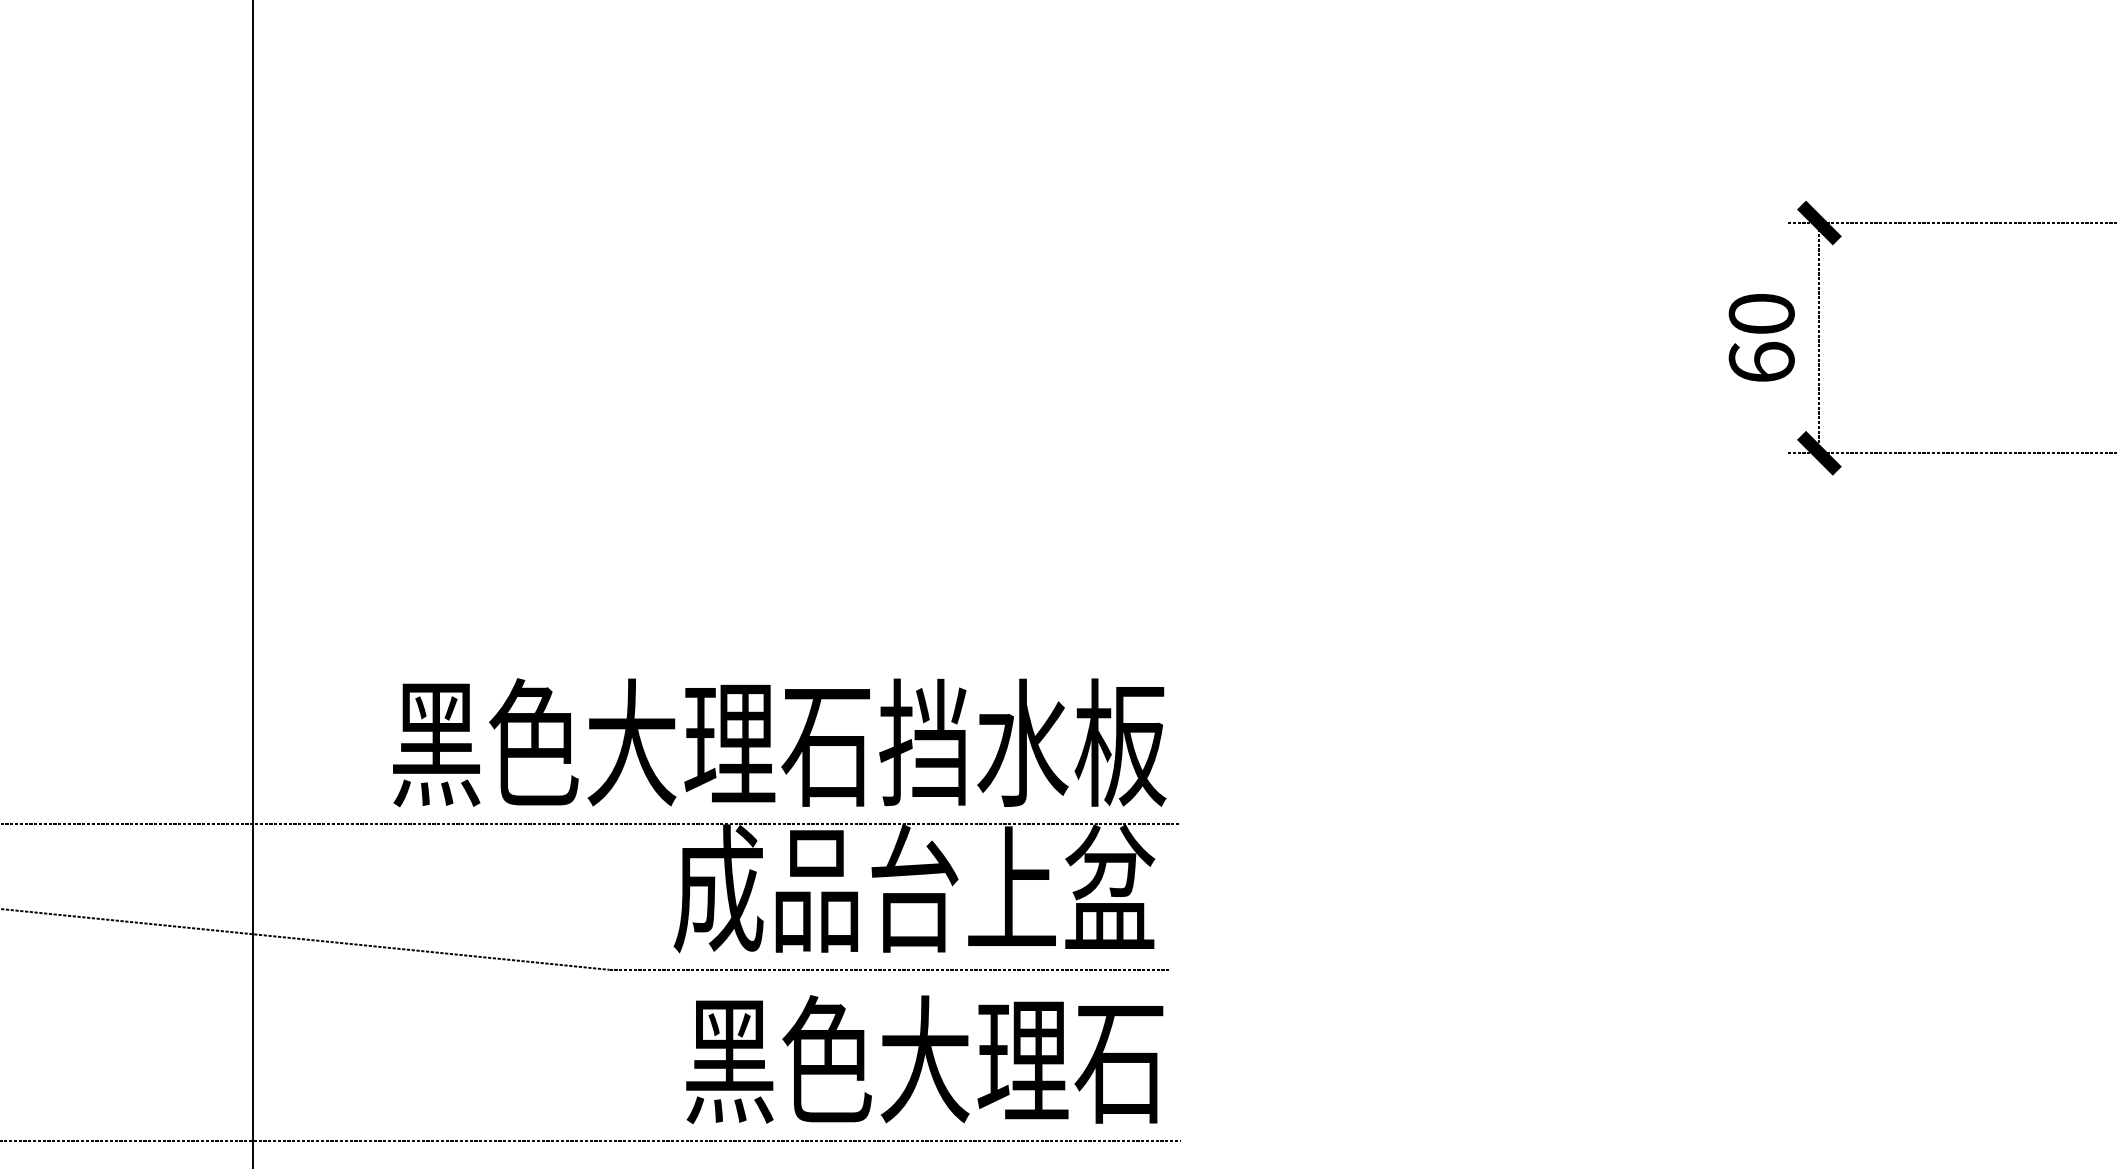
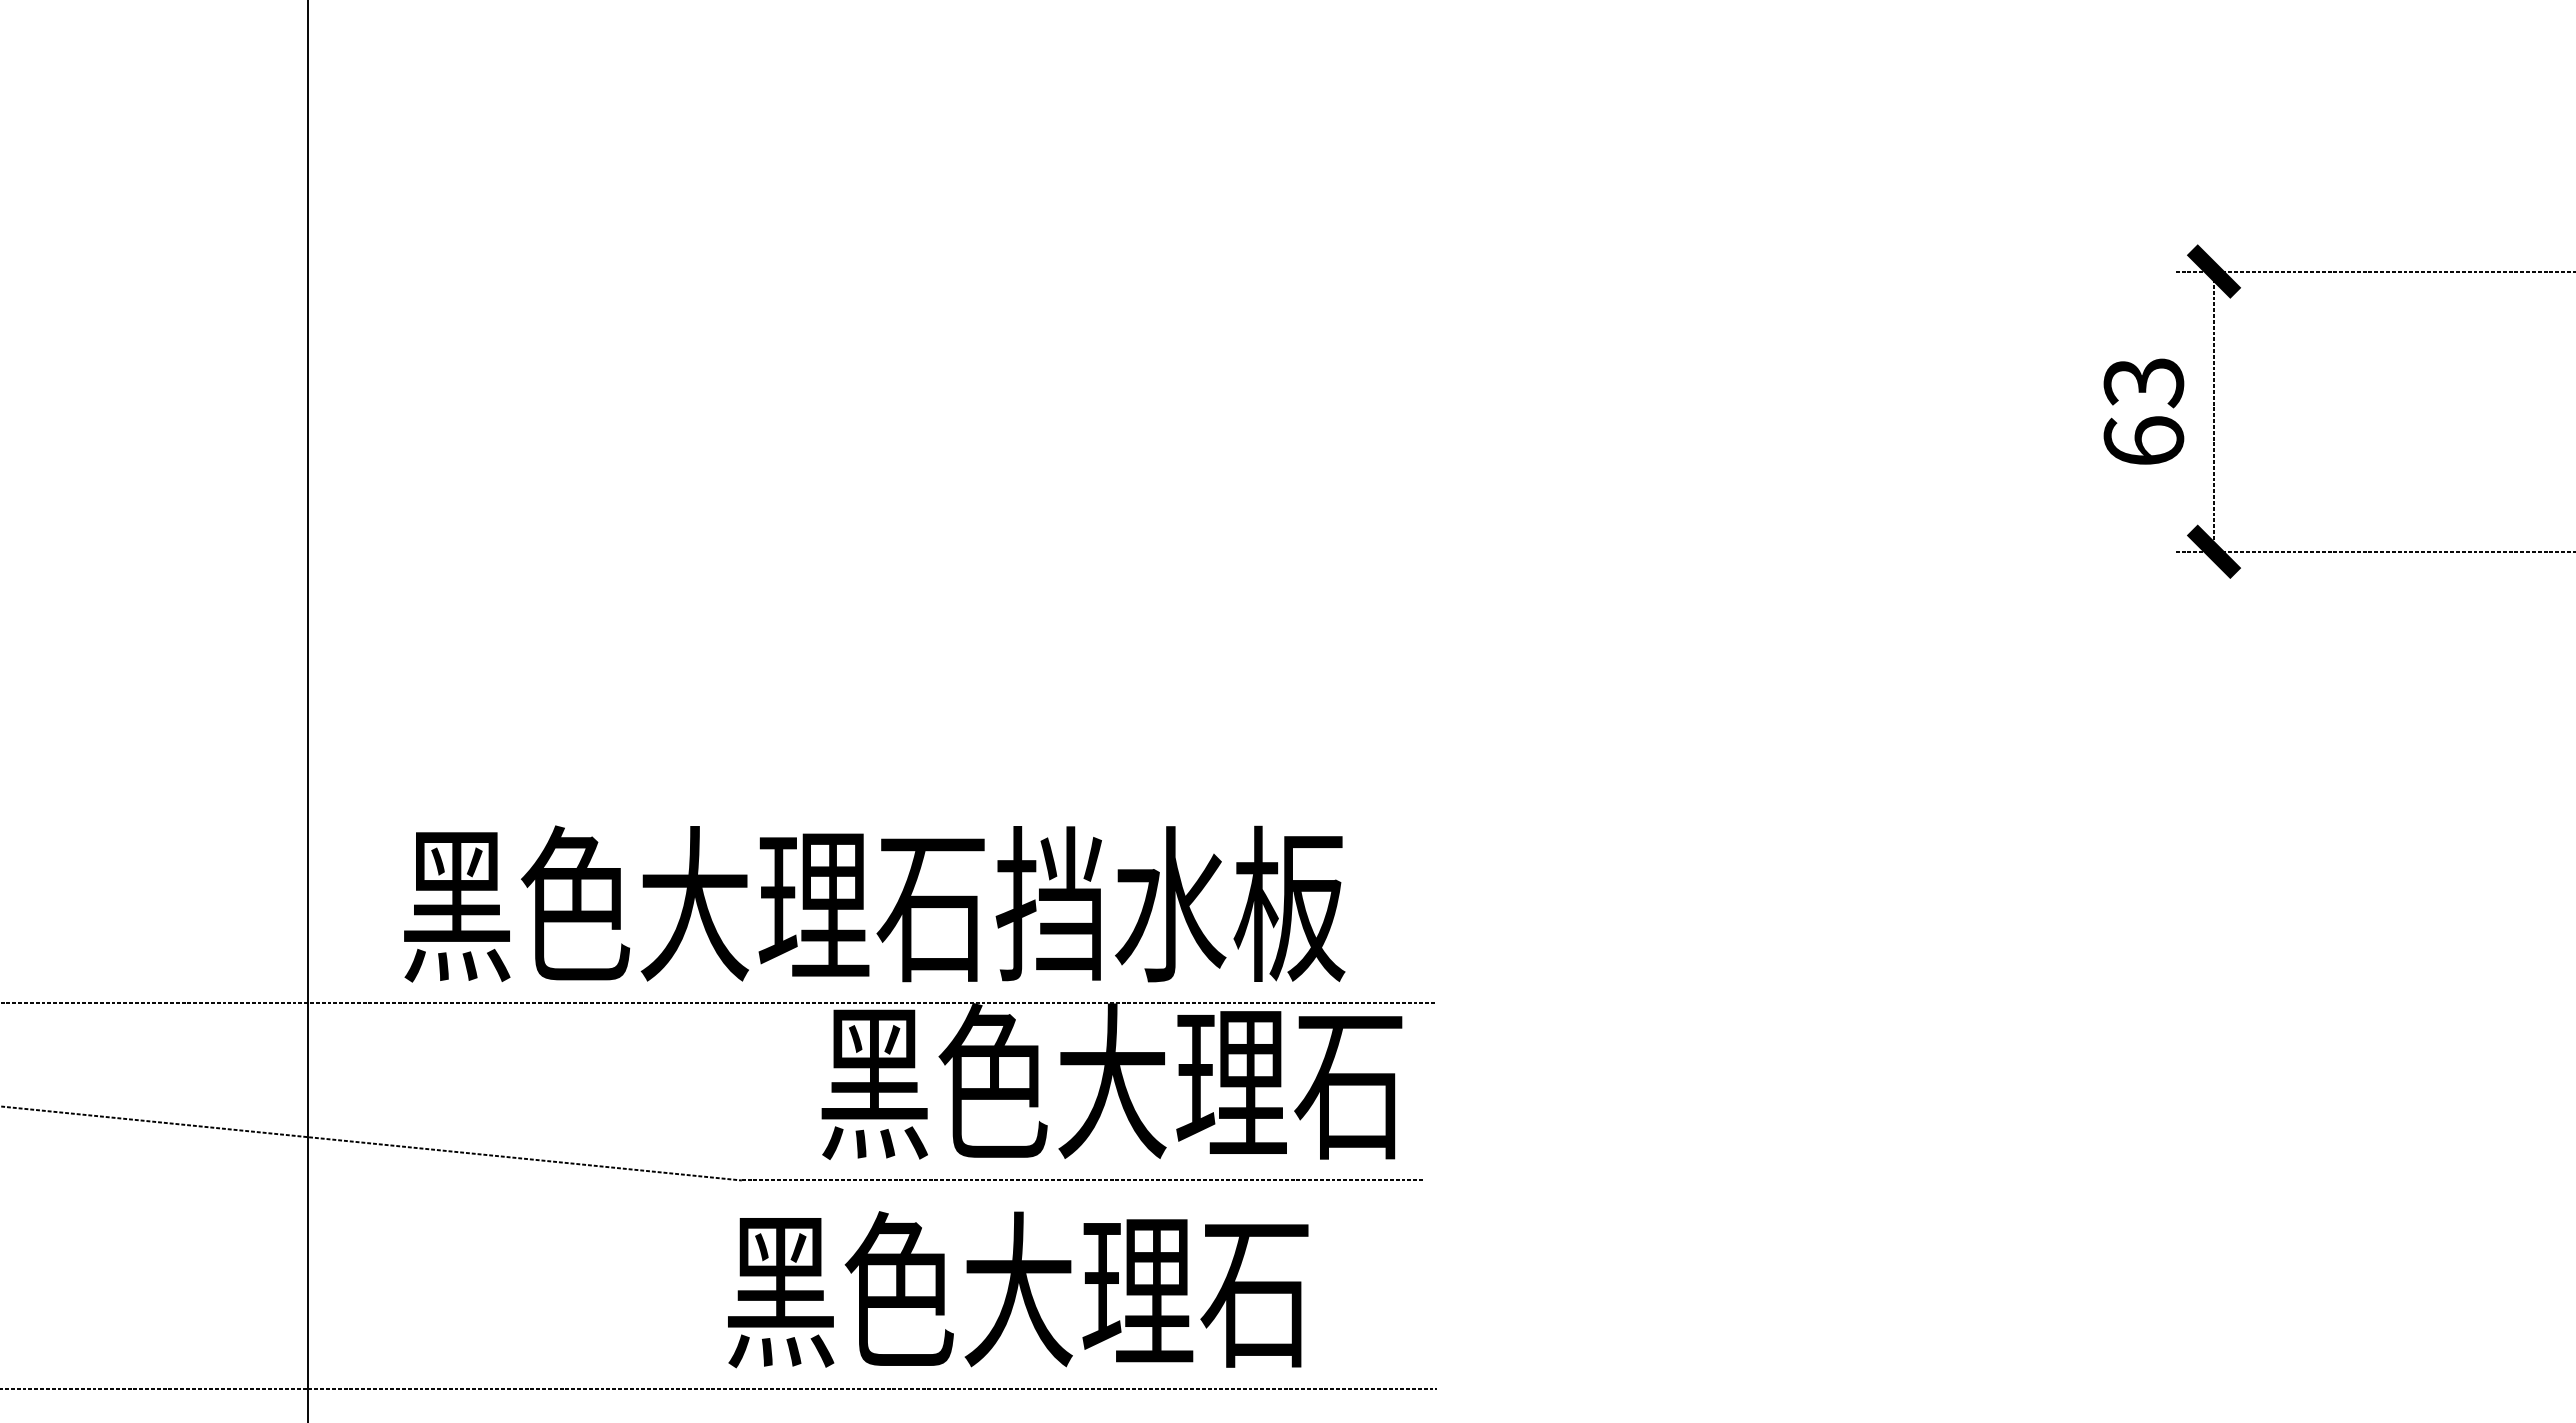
text: (1761, 314) -> (2143, 383), 60 -> 63
text: (779, 742) -> (874, 903), moved
text: (914, 888) -> (1112, 1081), 成品台上盆 -> 黑色大理石
text: (924, 1059) -> (1018, 1289), moved

